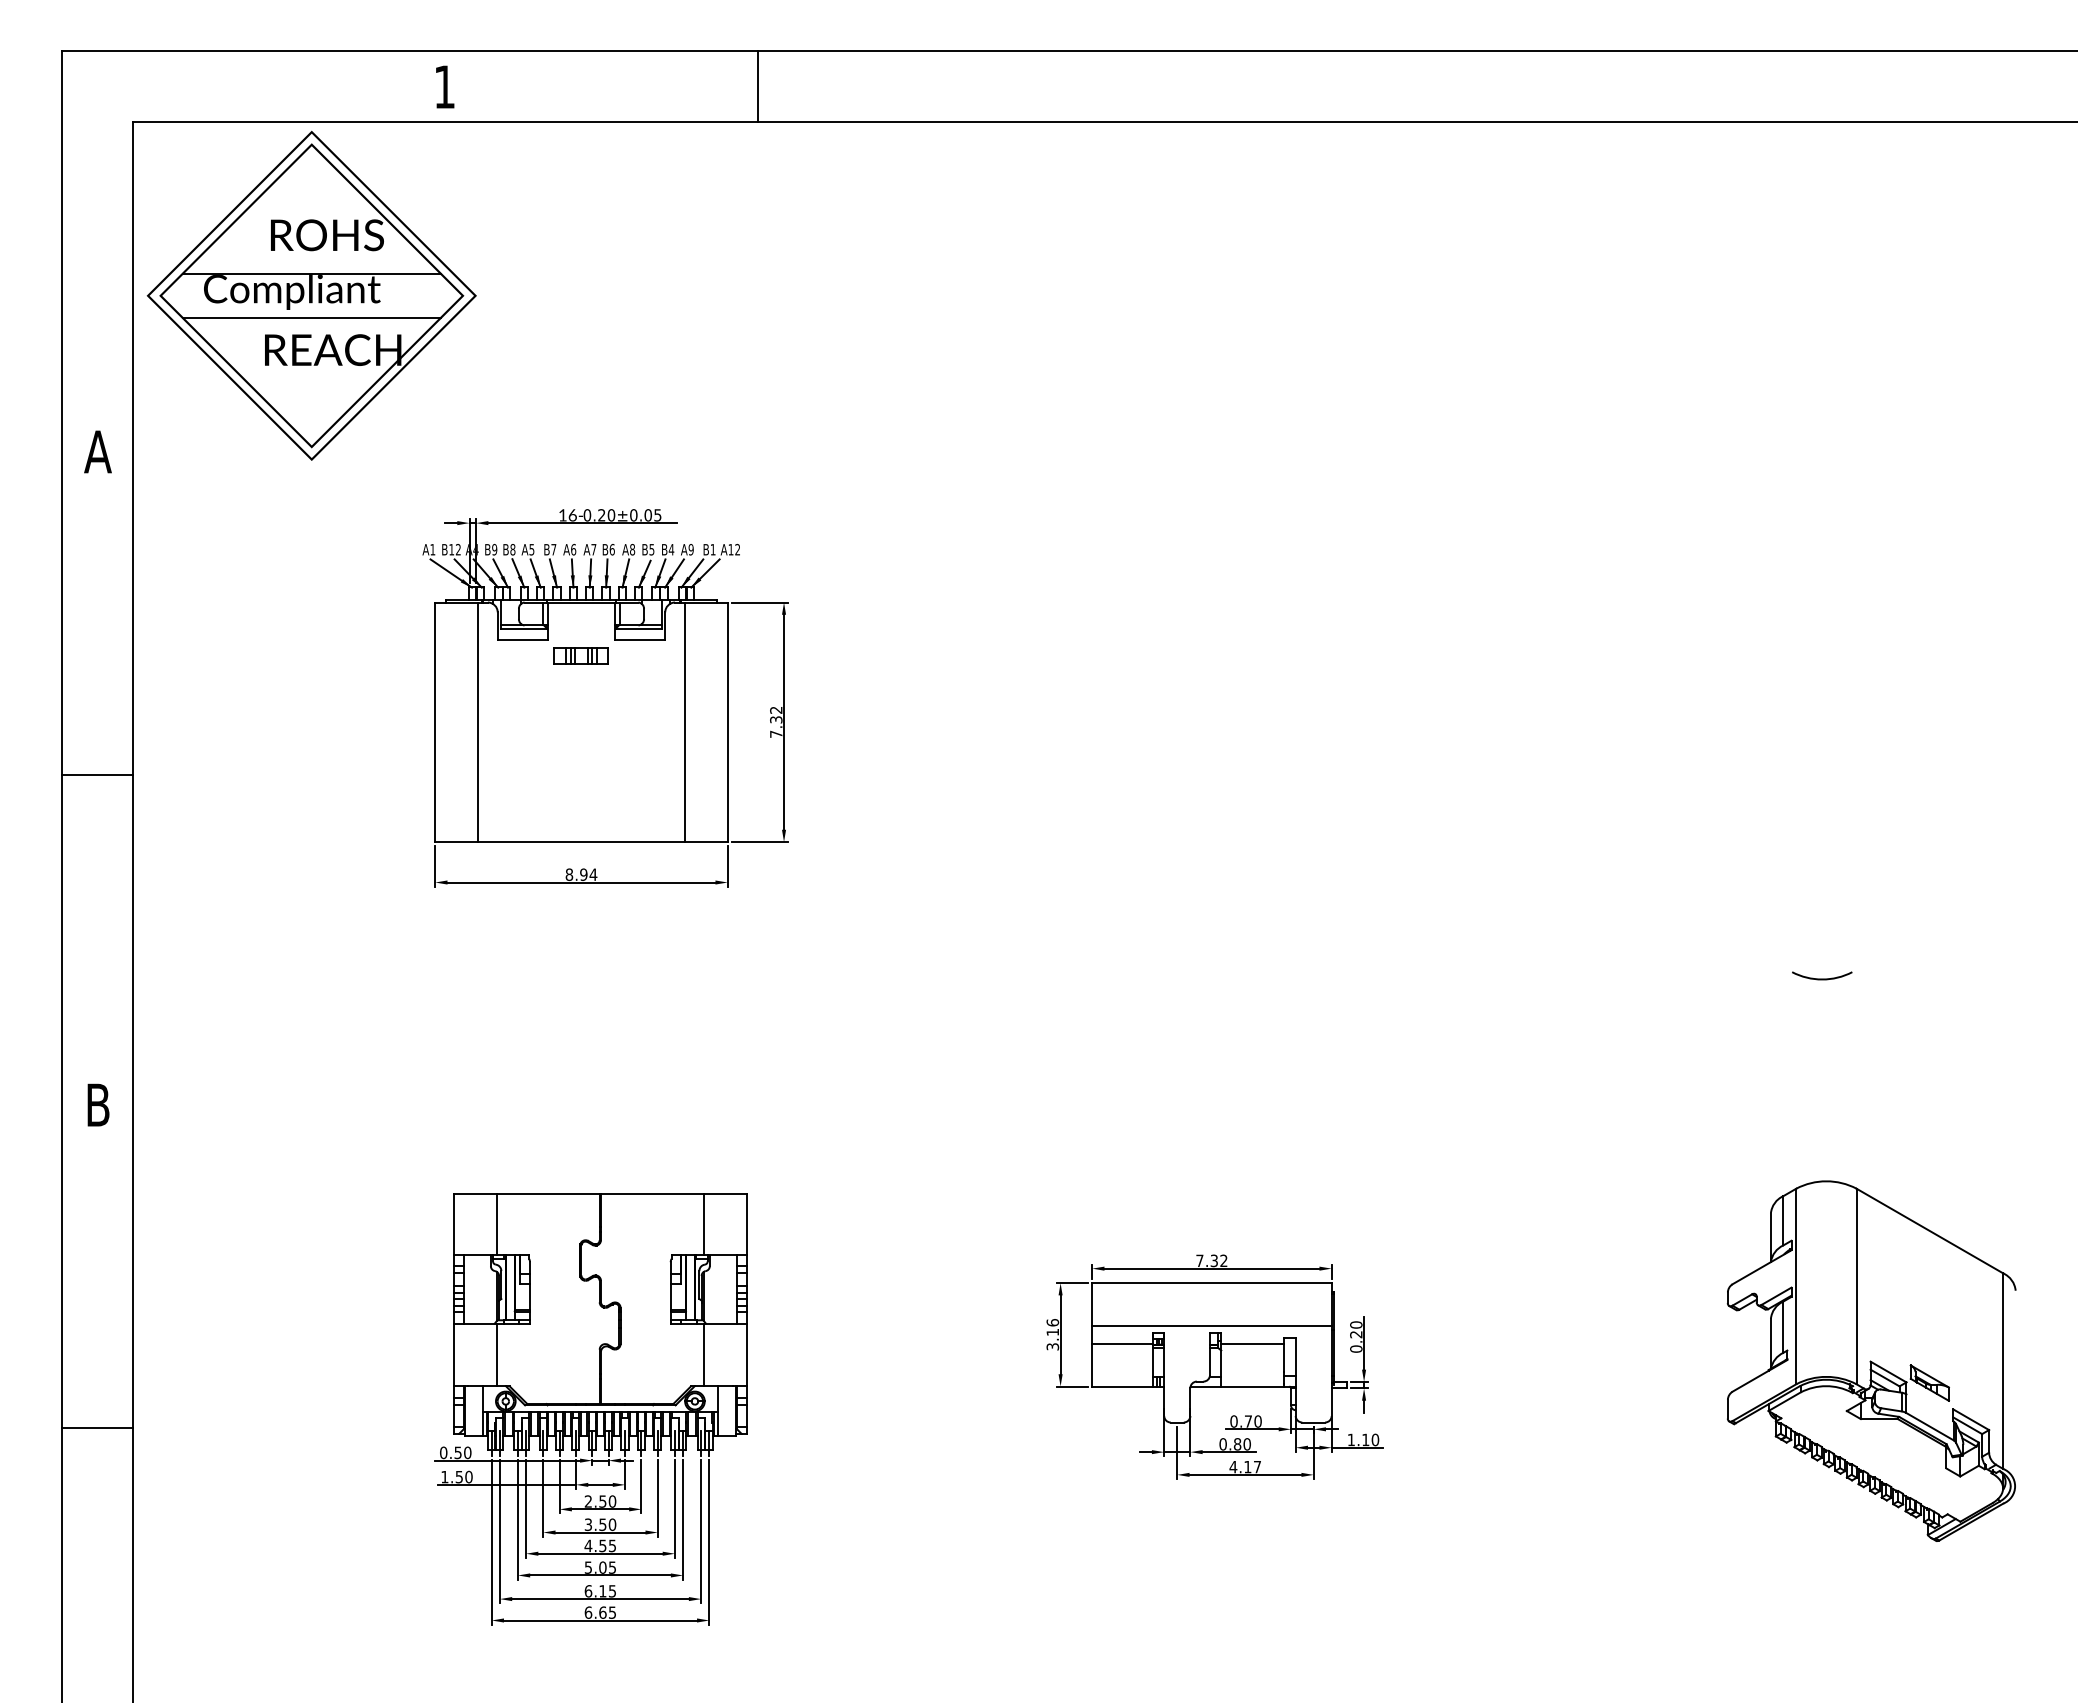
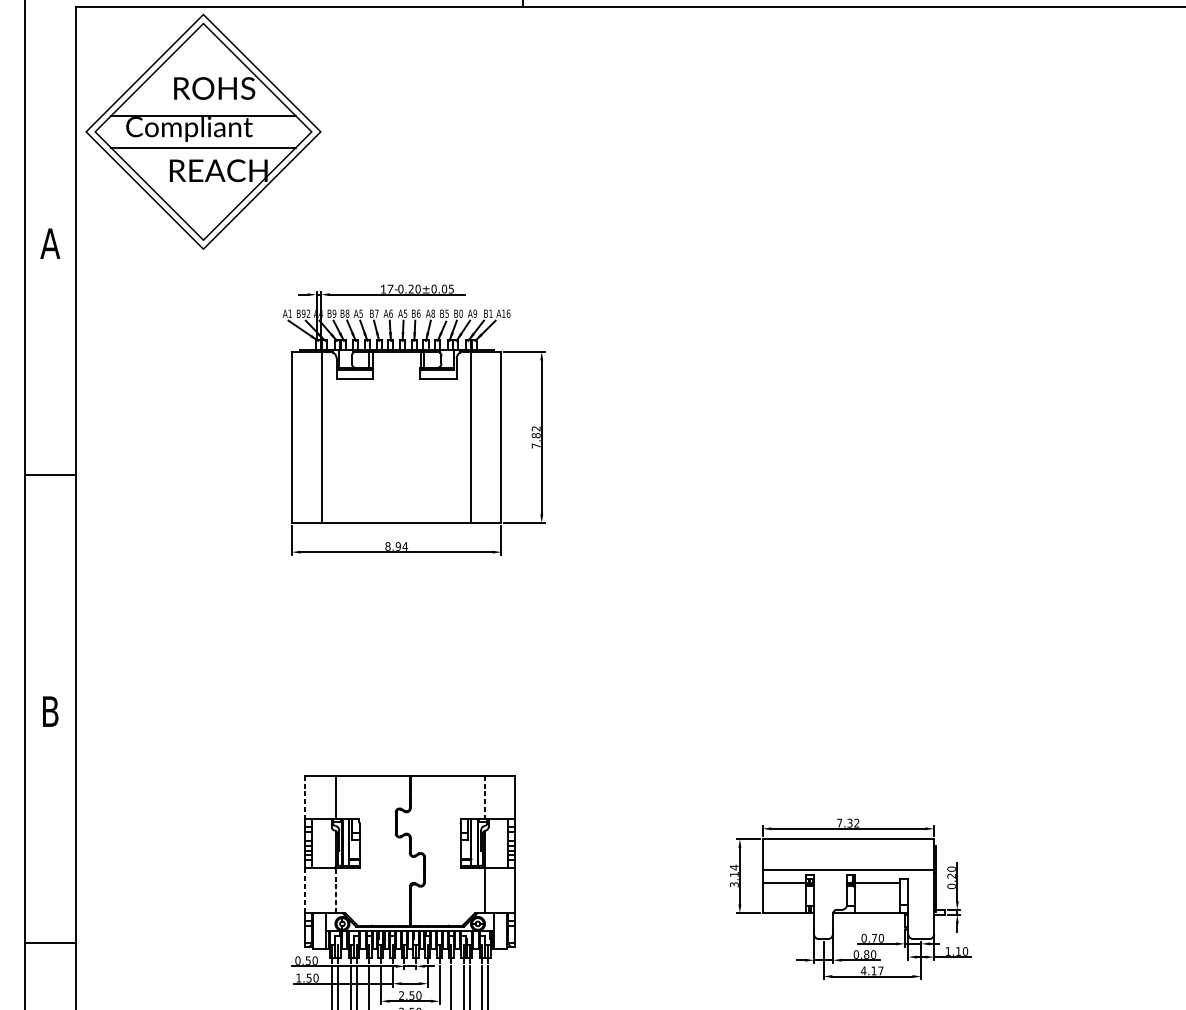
text: (572, 515) -> (390, 289), 16- -> 17-
text: (451, 549) -> (303, 313), B12 -> B92
text: (593, 549) -> (405, 313), A7 -> A5
text: (671, 549) -> (461, 313), B4 -> B0
text: (737, 549) -> (508, 313), A12 -> A16
part: (580, 655) -> (395, 389), removed
text: (776, 719) -> (536, 435), 7.32 -> 7.82
line: (454, 1225) -> (305, 797), solid -> dashed
line: (704, 1225) -> (484, 797), solid -> dashed
text: (1052, 1322) -> (734, 867), 3.16 -> 3.14
line: (496, 1354) -> (335, 890), solid -> dashed
line: (454, 1355) -> (305, 891), solid -> dashed

